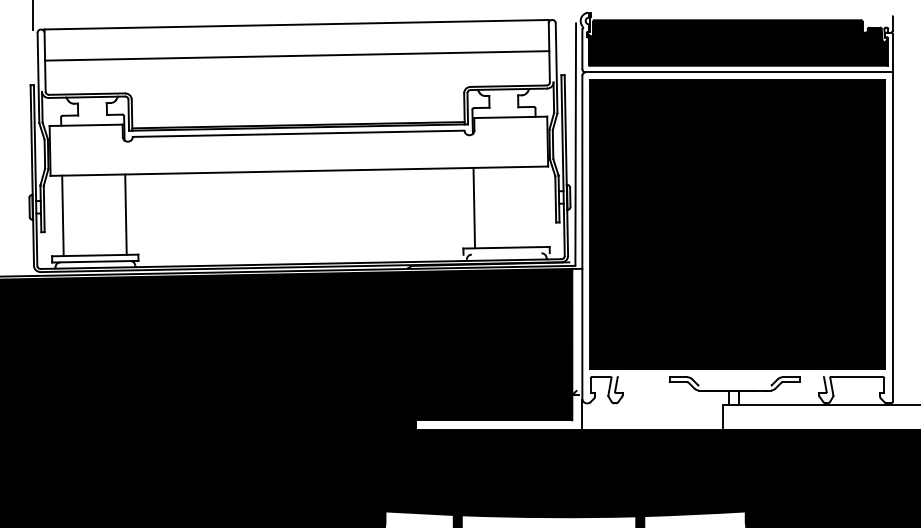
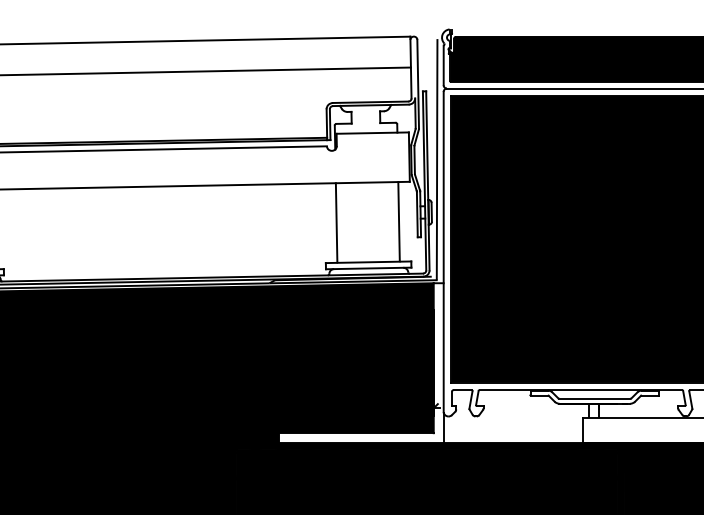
line: (537, 206) -> (399, 221), added
line: (506, 253) -> (368, 267), added
line: (720, 376) -> (580, 389), added
line: (734, 385) -> (594, 398), added

